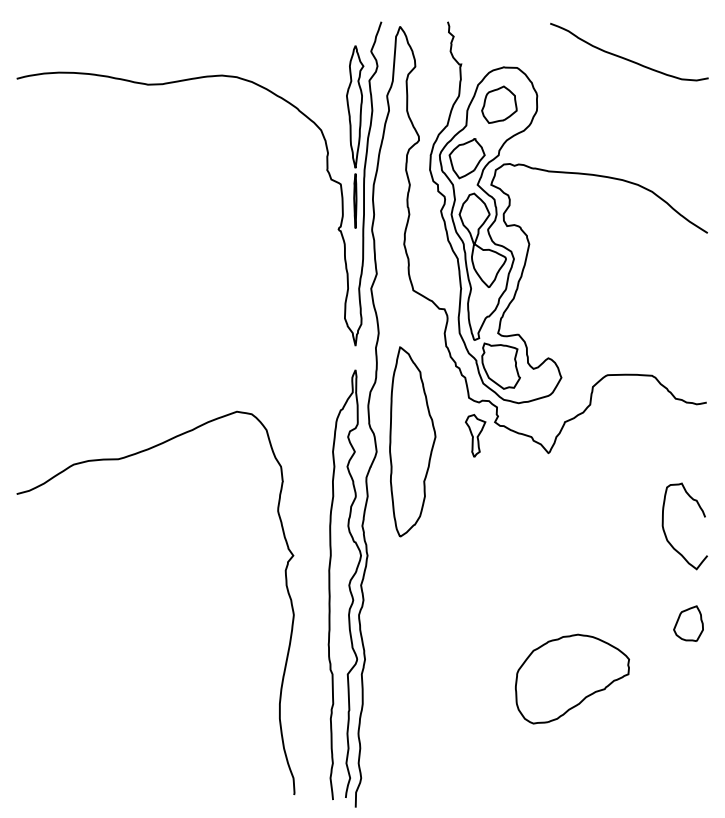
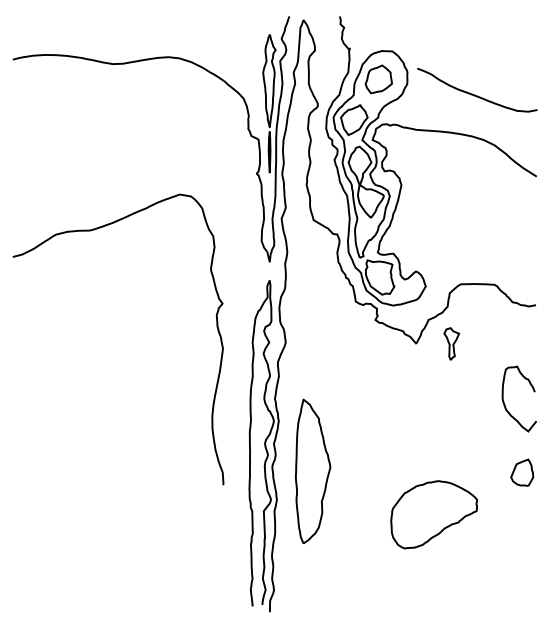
curve: (627, 58) -> (475, 95), moved
part: (475, 435) -> (451, 343), moved
part: (412, 441) -> (312, 471), moved
curve: (285, 585) -> (216, 326), moved

